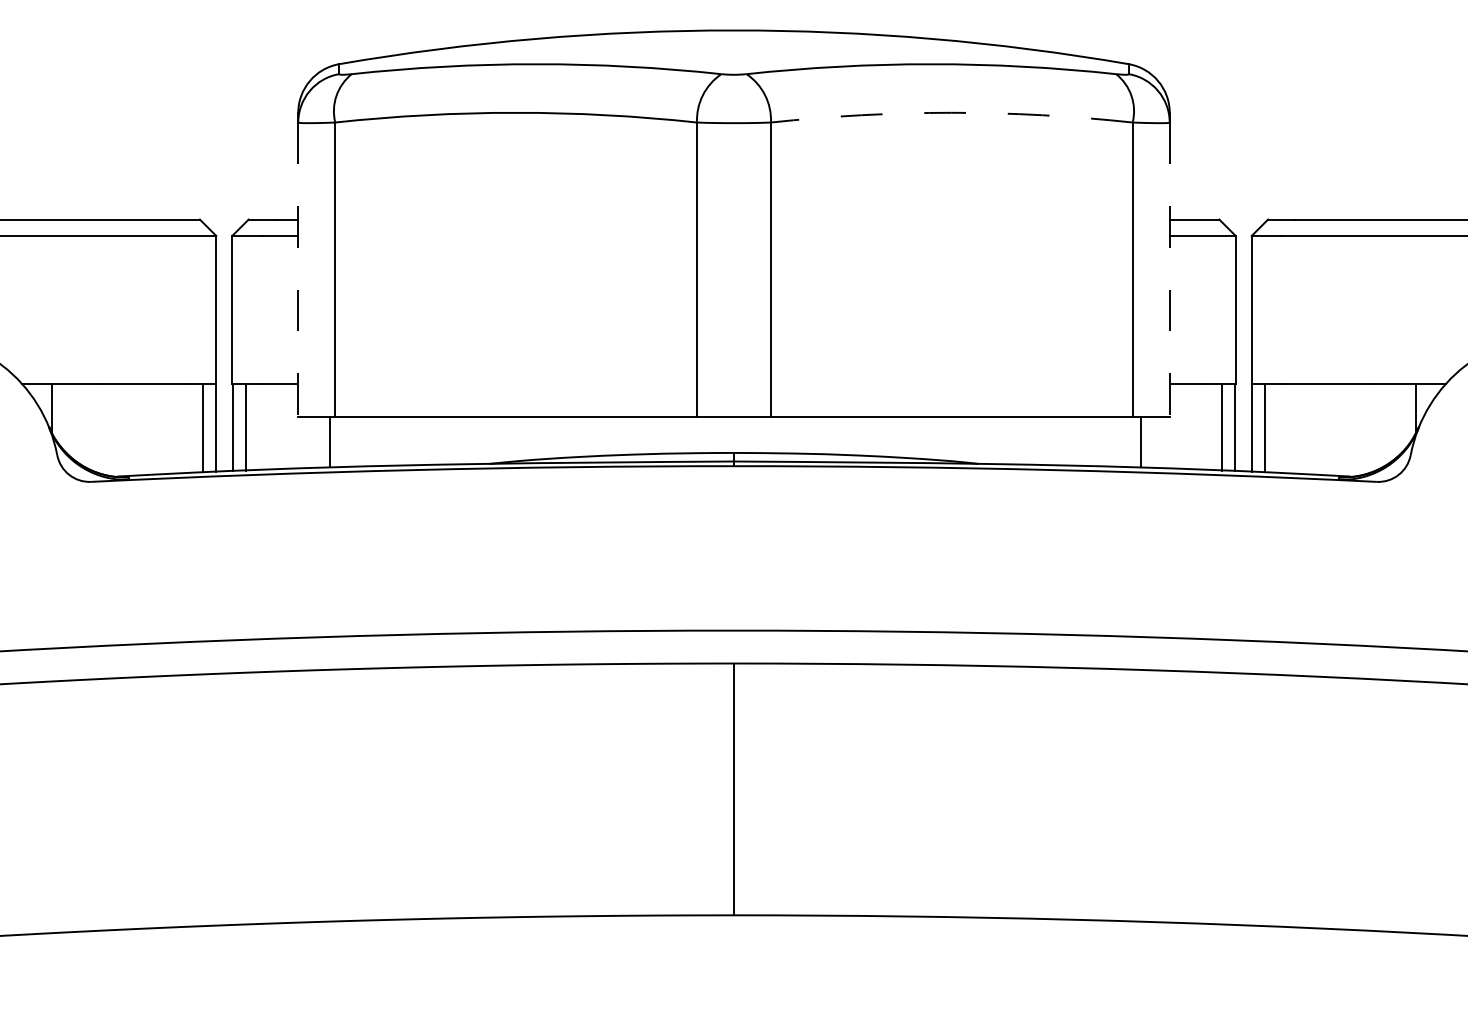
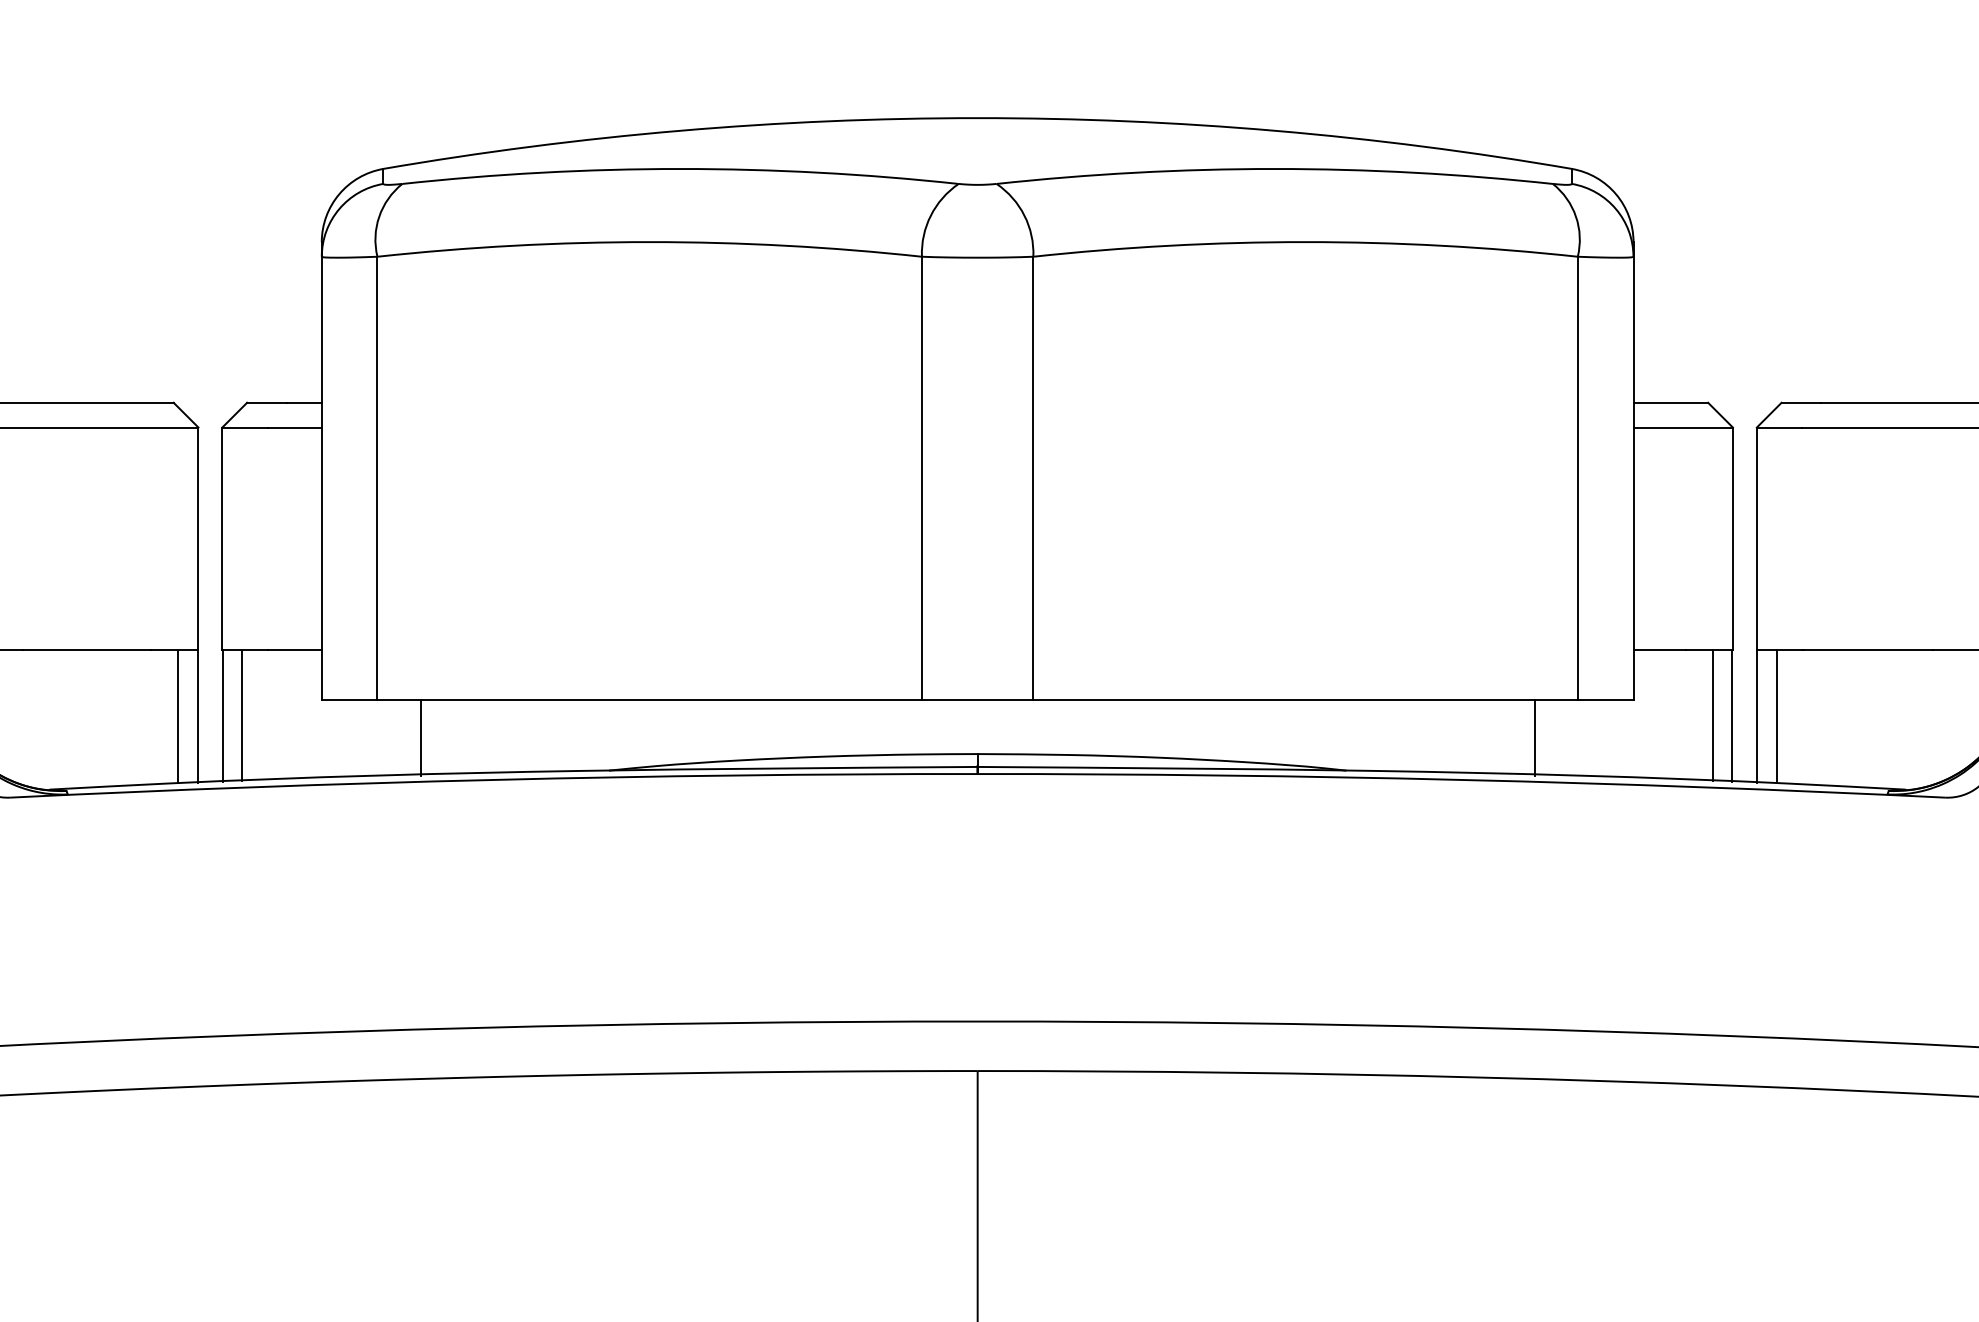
arc: (951, 112) -> (1305, 241), dashed -> solid
line: (298, 270) -> (322, 479), dashed -> solid
line: (1169, 270) -> (1633, 479), dashed -> solid
line: (330, 441) -> (421, 736), moved
line: (1140, 441) -> (1533, 736), moved

